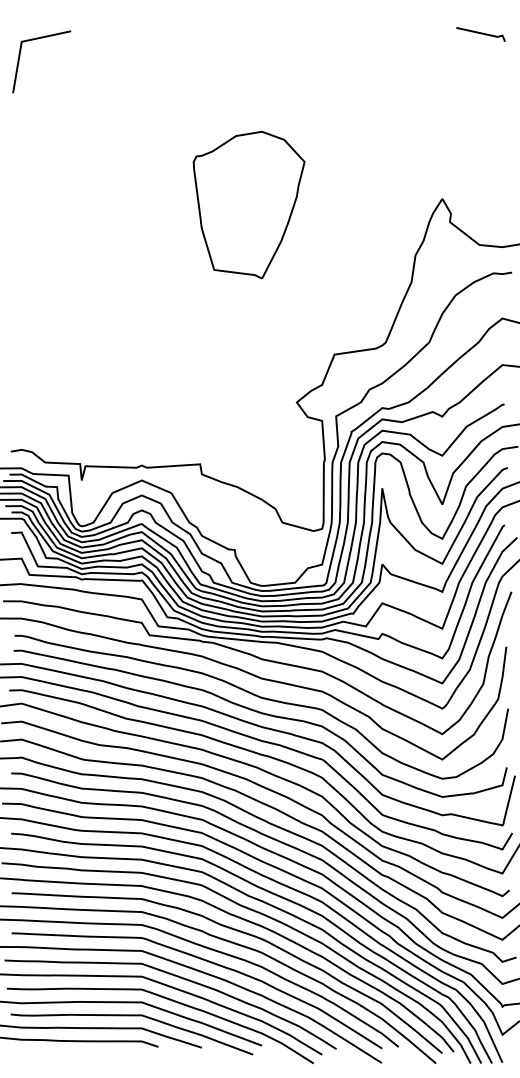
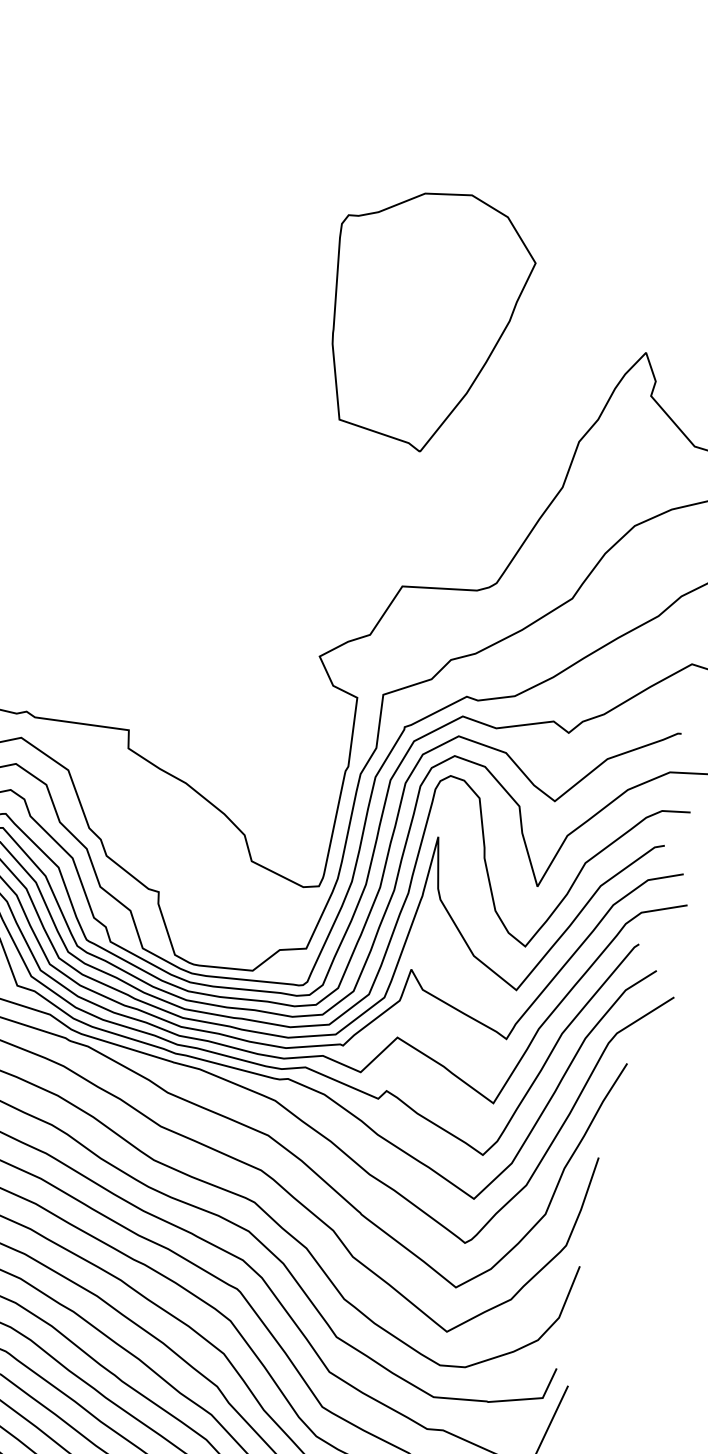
part: (248, 205) -> (422, 319), moved

